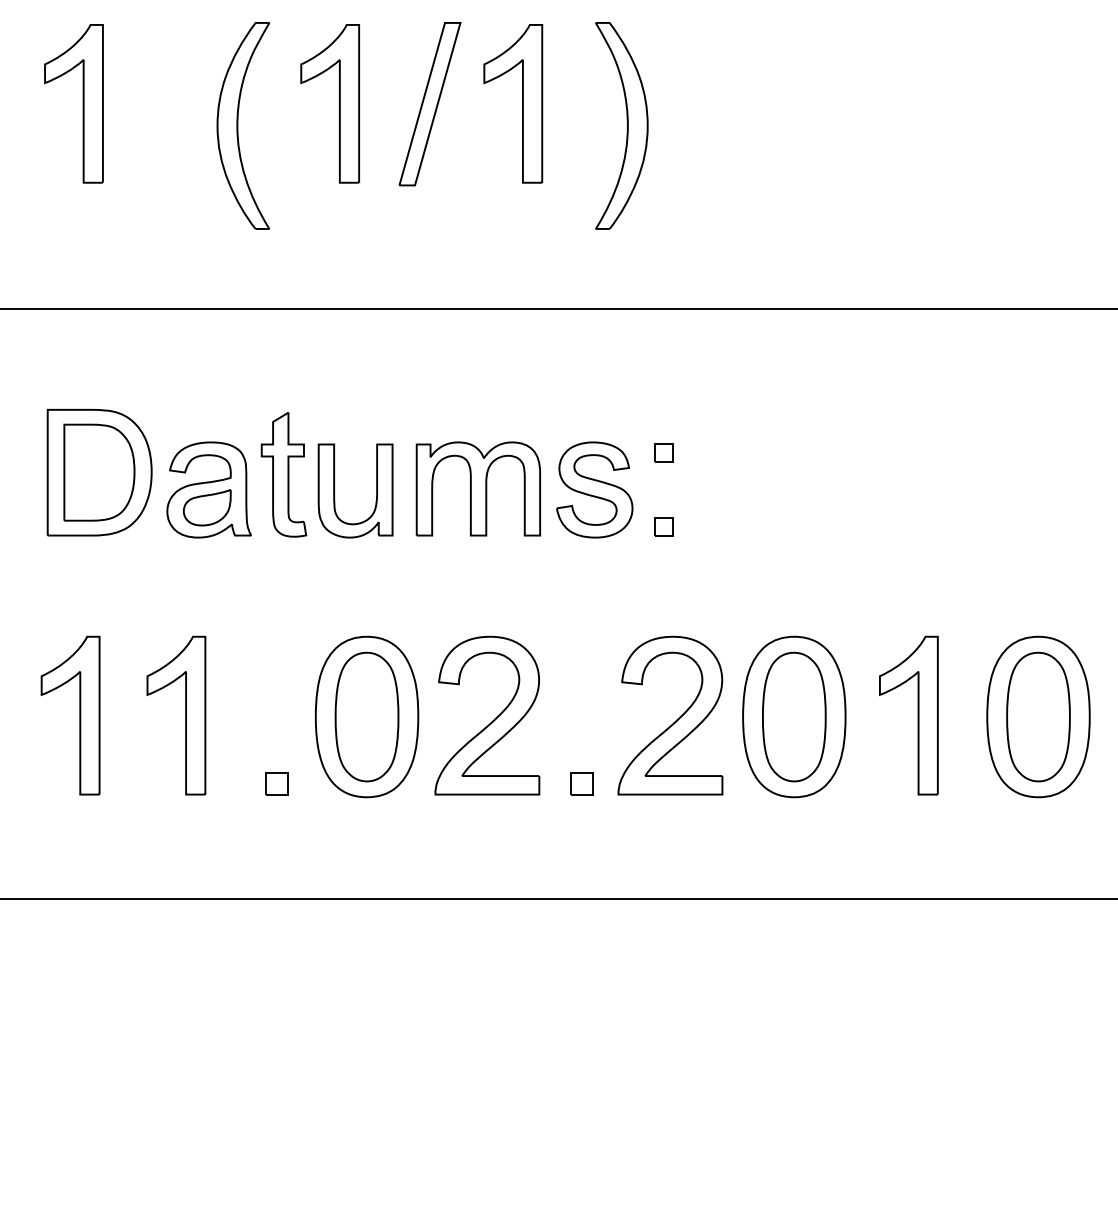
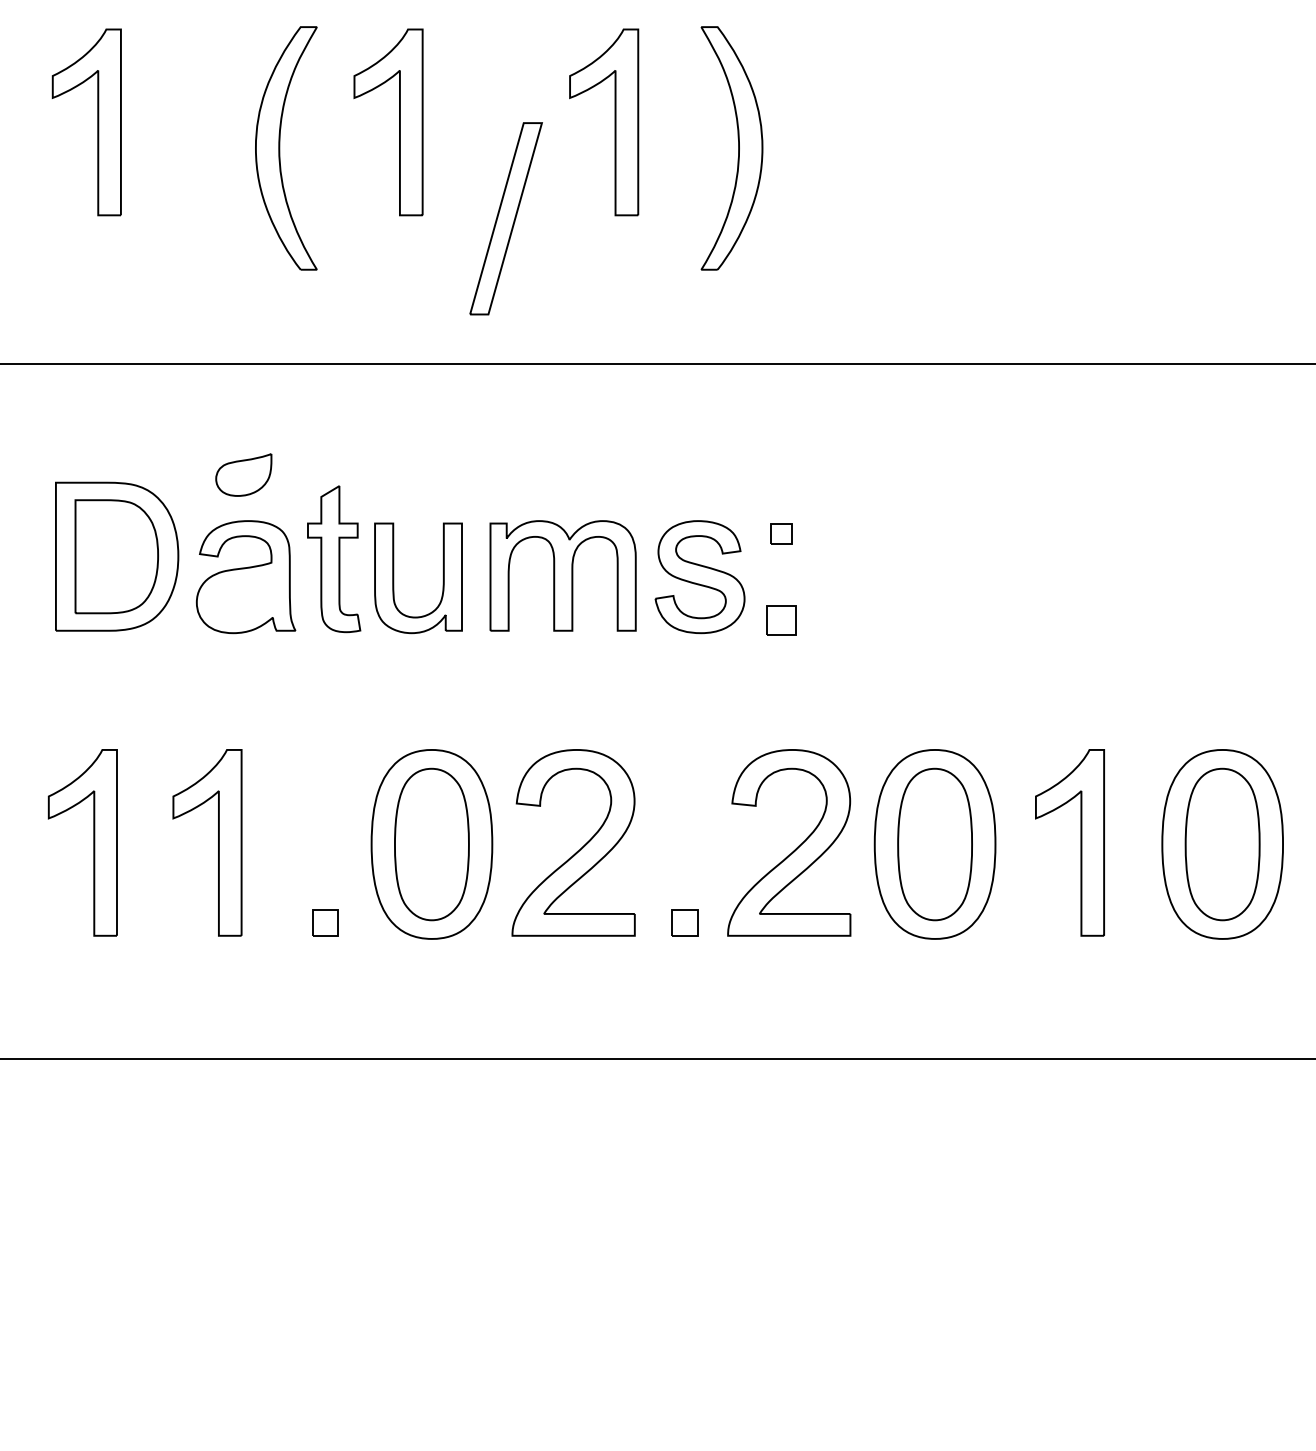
part: (429, 103) -> (505, 218), moved
part: (207, 507) -> (243, 474), moved
part: (663, 526) -> (781, 620), size x1.4

